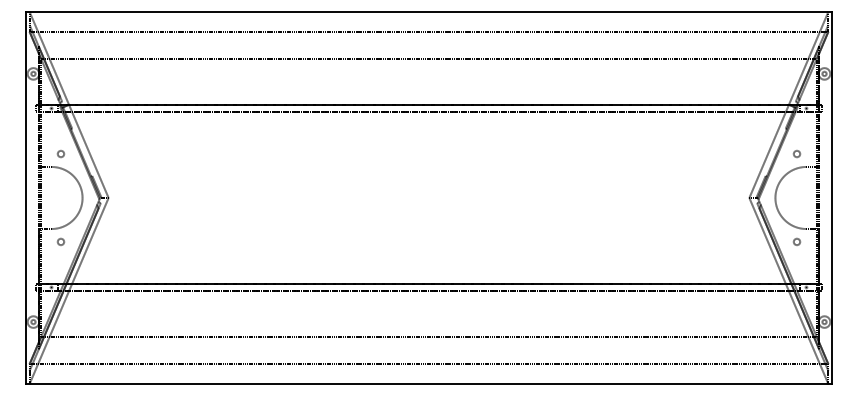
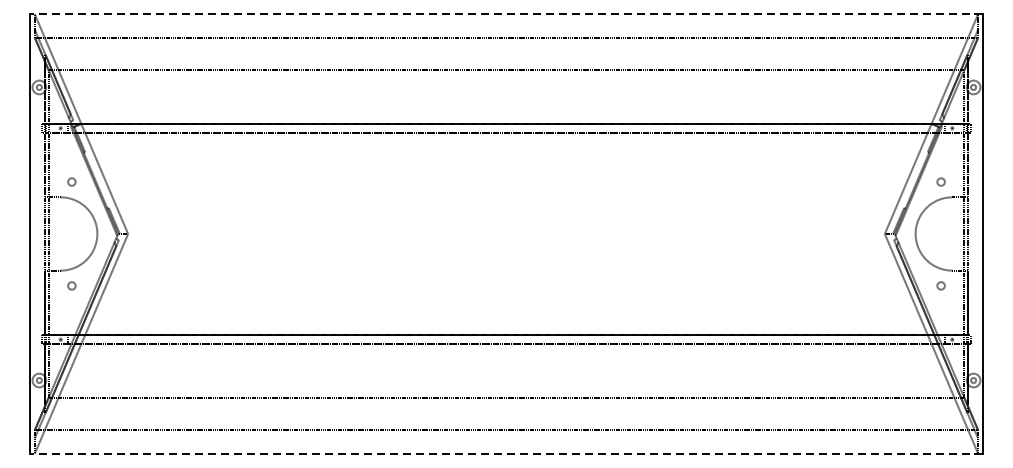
line: (428, 11) -> (505, 13), solid -> dashed
line: (428, 384) -> (505, 454), solid -> dashed

